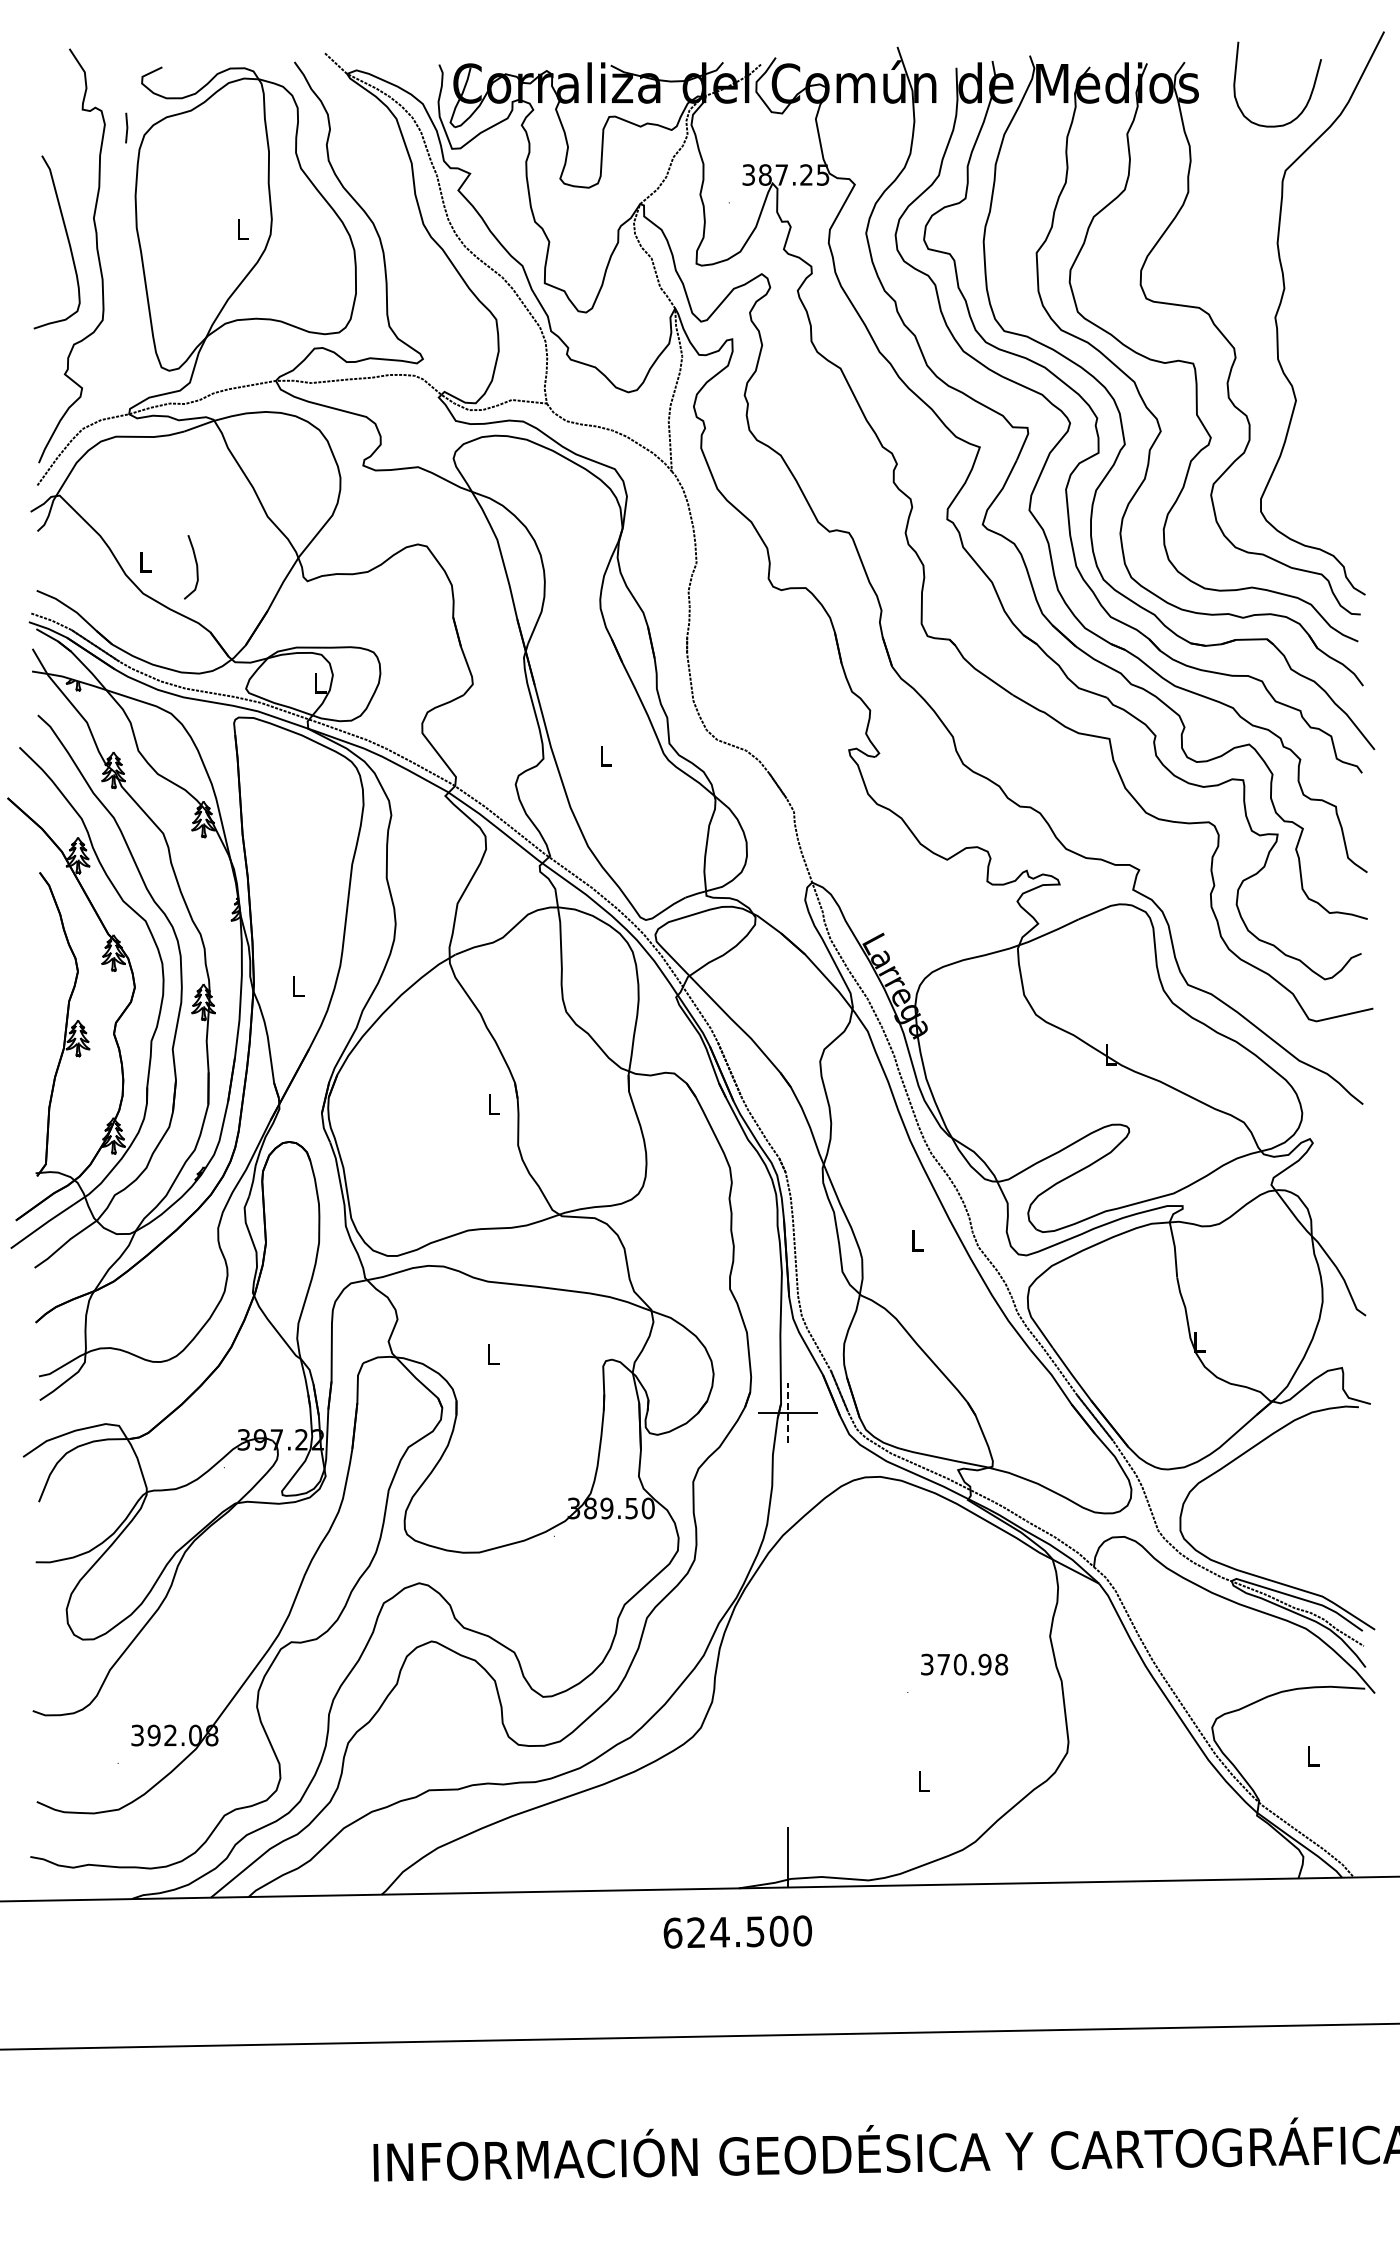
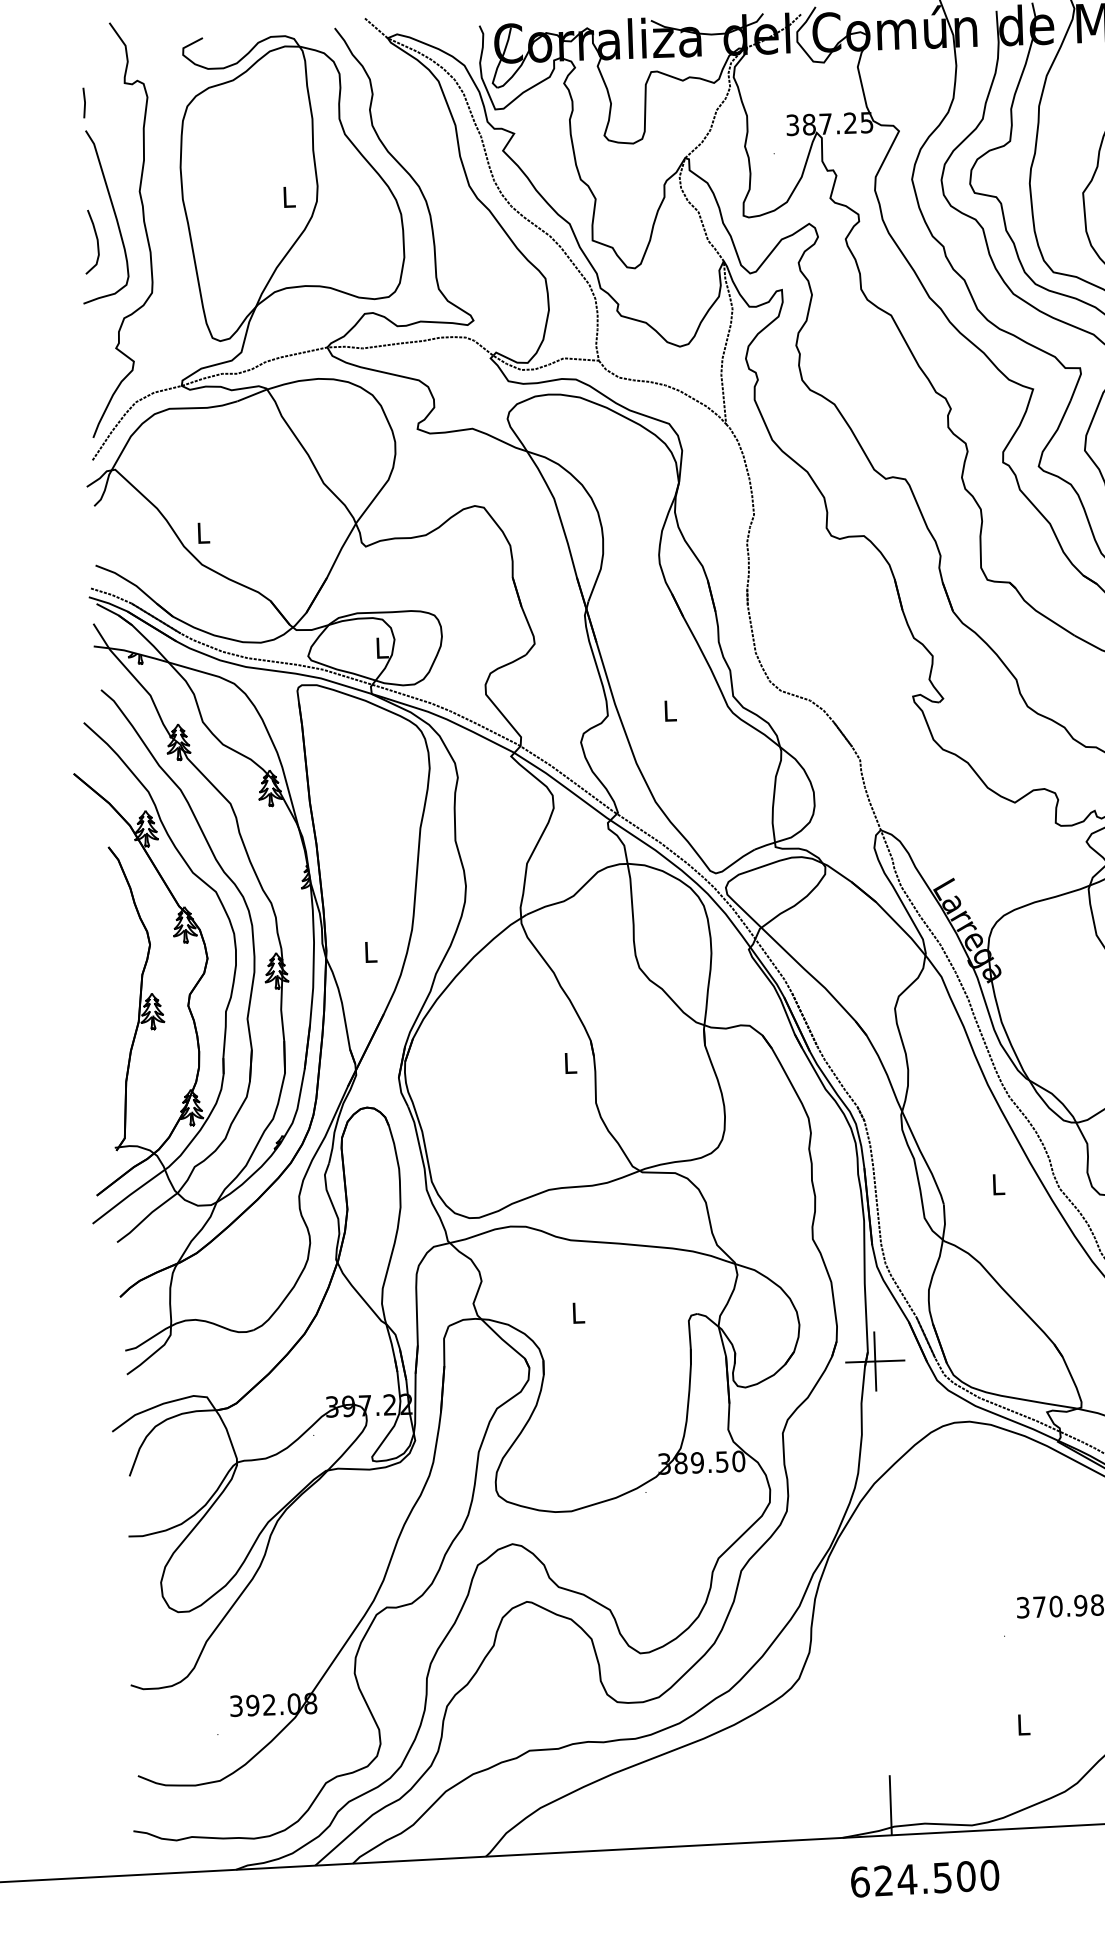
line: (126, 127) -> (84, 102), moved
curve: (196, 567) -> (97, 242), moved
line: (788, 1412) -> (875, 1360), dashed -> solid
text: (737, 1931) -> (924, 1878), moved

